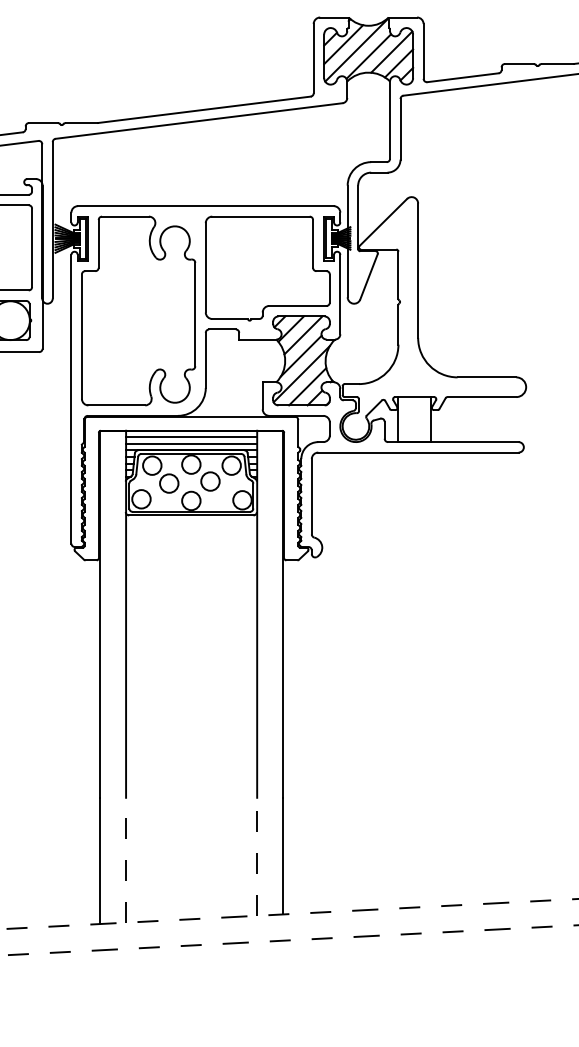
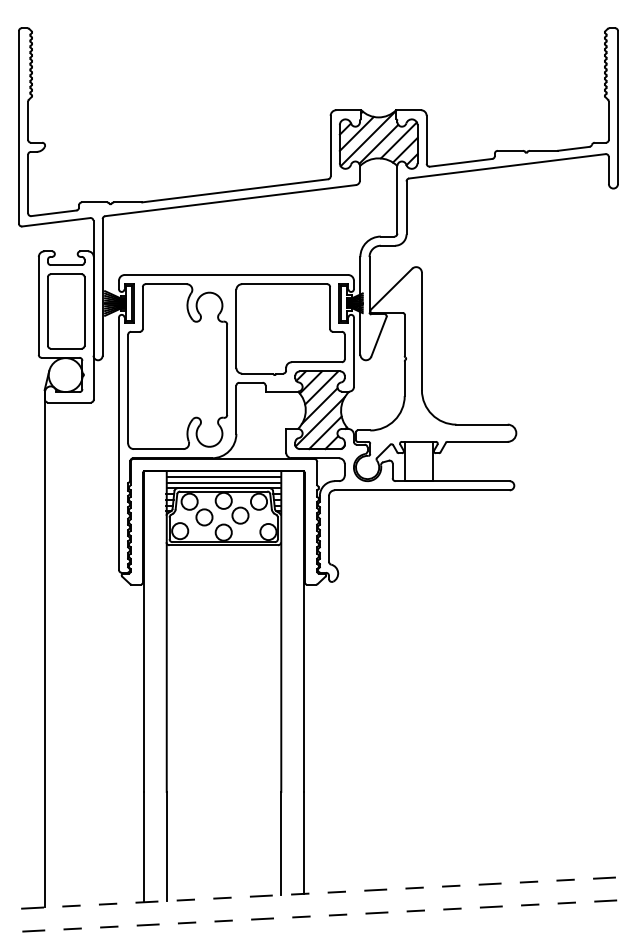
line: (257, 856) -> (281, 843), dashed -> solid
line: (125, 860) -> (166, 846), dashed -> solid

